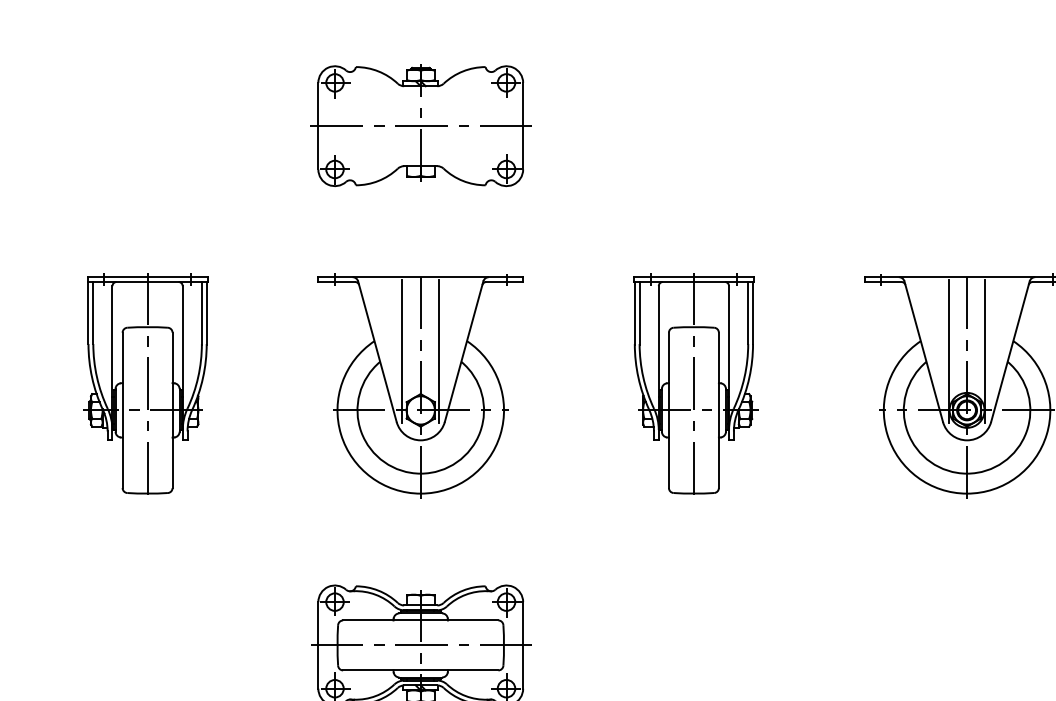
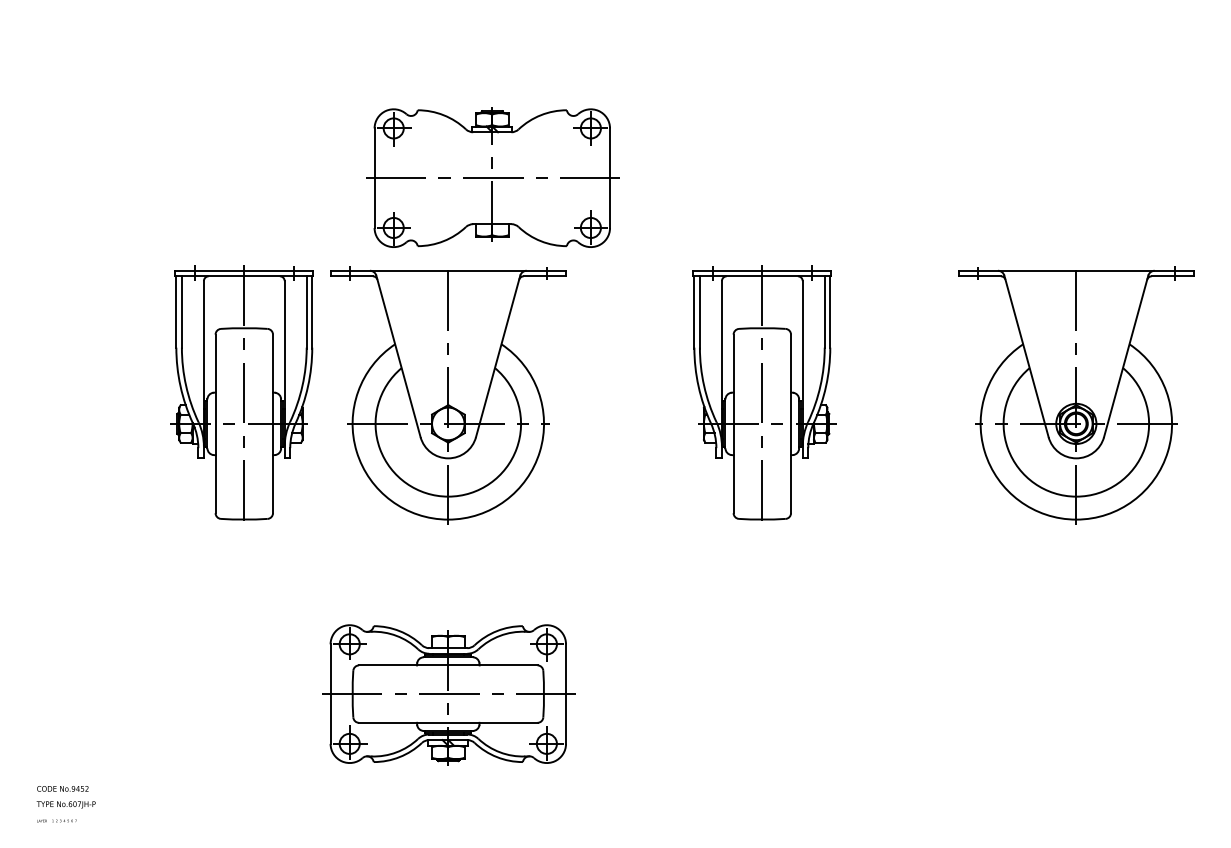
part: (420, 125) -> (492, 177), moved
line: (402, 351) -> (427, 356), removed
line: (439, 351) -> (469, 356), removed
line: (948, 351) -> (1055, 356), removed
line: (985, 351) -> (1097, 356), removed
part: (145, 383) -> (241, 392), moved

